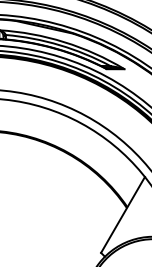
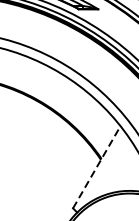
line: (123, 214) -> (97, 166), solid -> dashed

